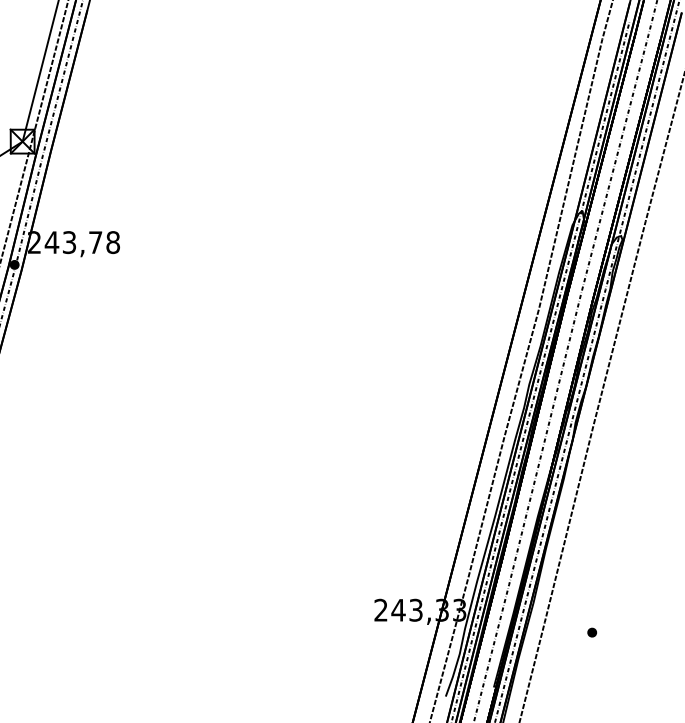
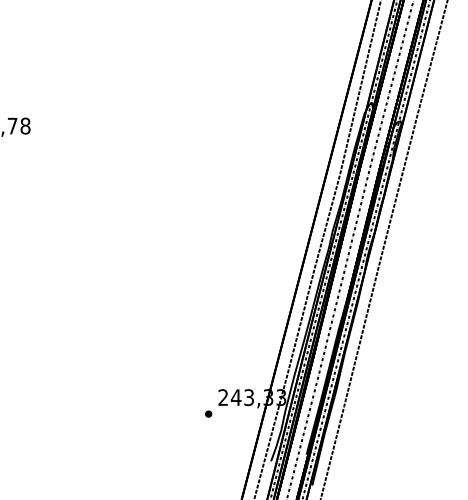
part: (592, 632) -> (208, 414), moved

